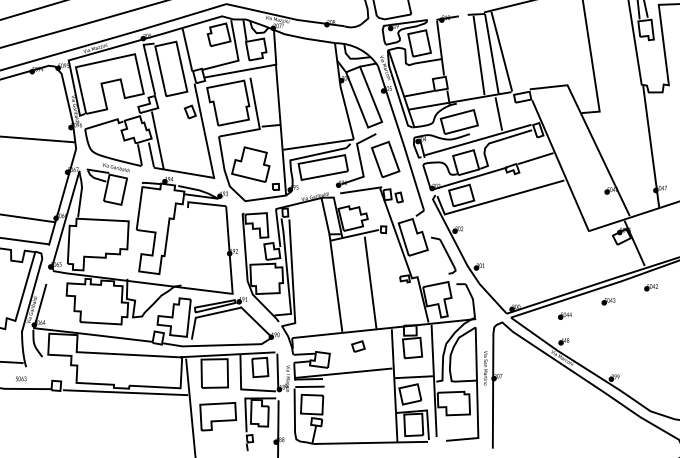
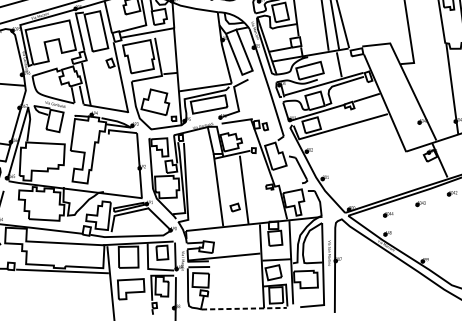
part: (385, 159) -> (255, 98), removed
part: (358, 346) -> (235, 207), moved
line: (371, 442) -> (244, 308), solid -> dashed

